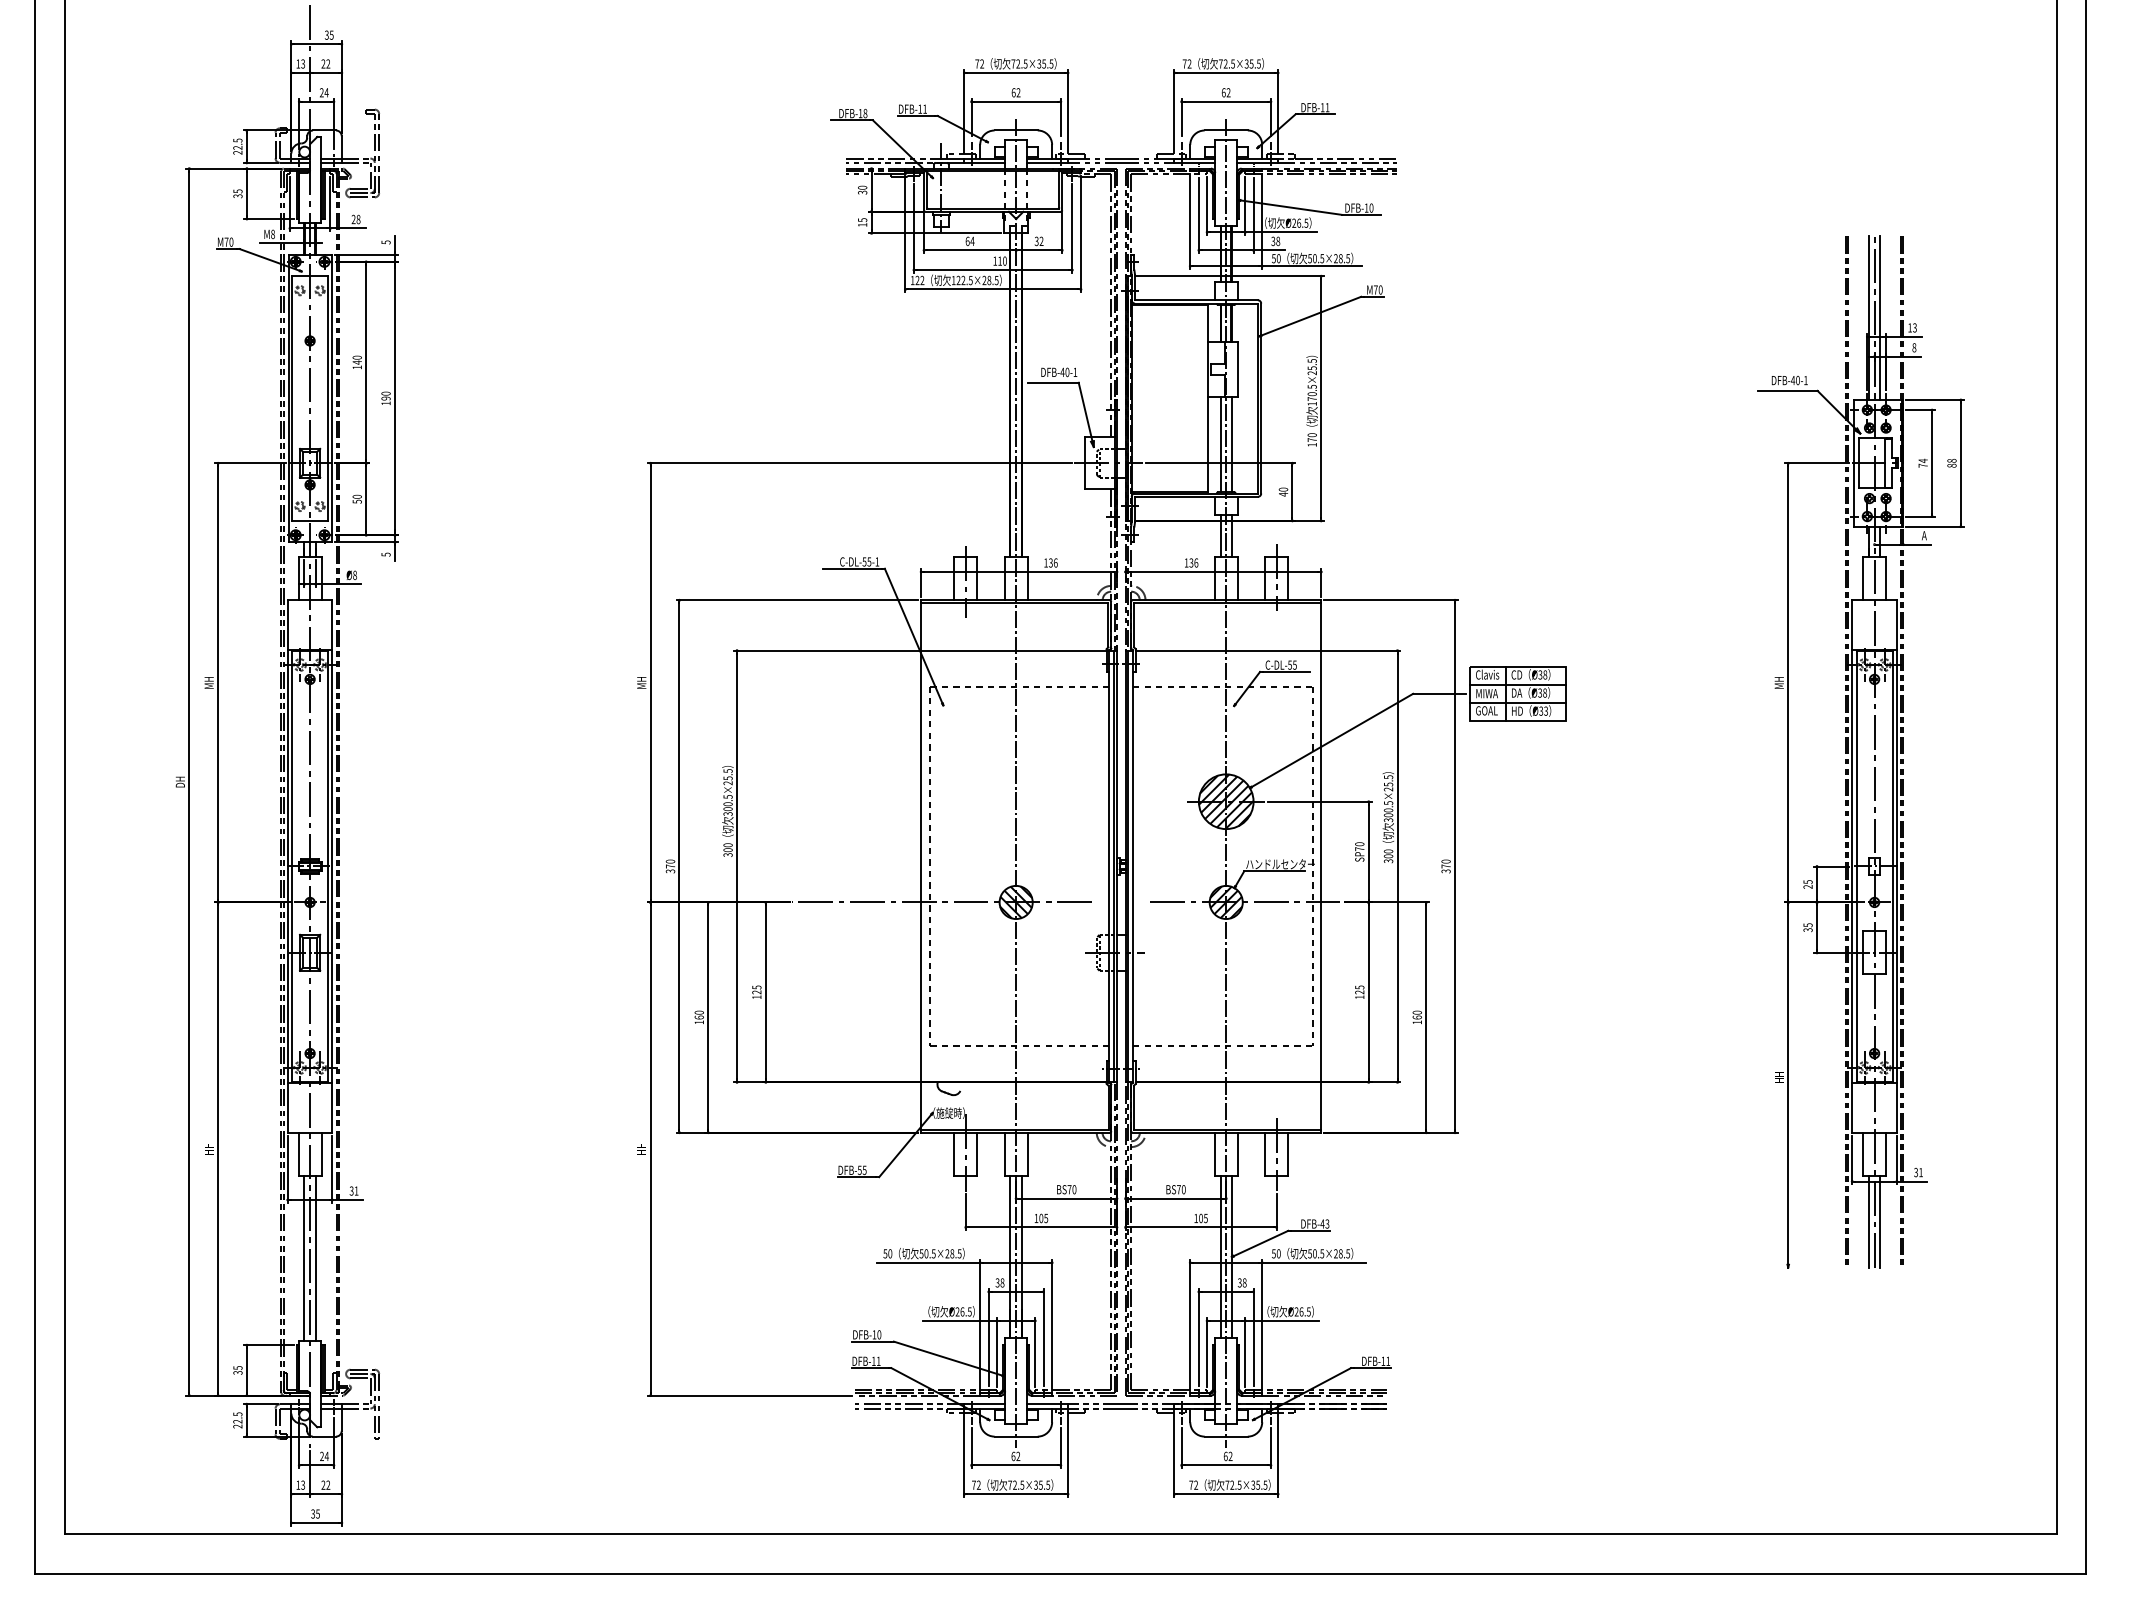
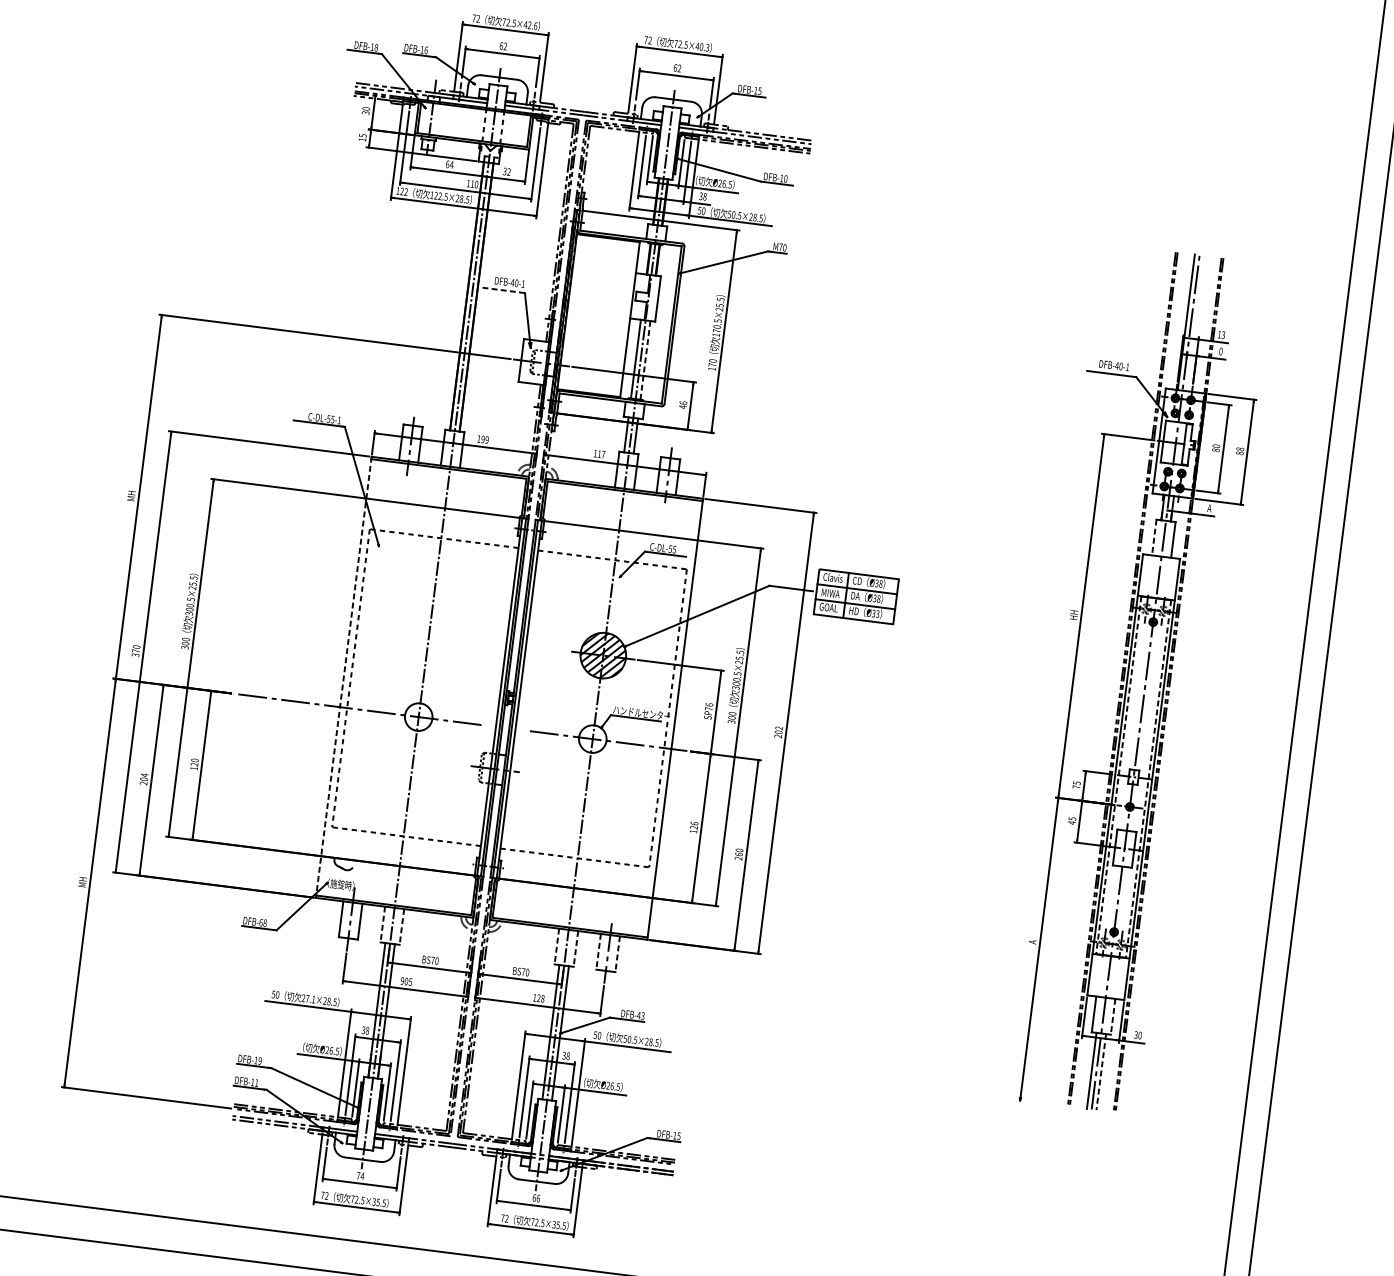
text: (1045, 63) -> (530, 25), 72.5×35.5 -> 72.5×42.6
text: (1252, 63) -> (702, 46), 72.5×35.5 -> 72.5×40.3
text: (1327, 107) -> (759, 91), DFB-11 -> DFB-15
text: (925, 108) -> (426, 49), DFB-11 -> DFB-16
line: (1880, 318) -> (1195, 323), removed
text: (1914, 348) -> (1220, 352), 8 -> 0
line: (1053, 382) -> (504, 290), solid -> dashed
line: (1232, 444) -> (645, 360), solid -> dashed
text: (1922, 462) -> (1215, 447), 74 -> 80
text: (1283, 489) -> (683, 402), 40 -> 46
text: (1053, 562) -> (485, 439), 136 -> 199
text: (1193, 562) -> (601, 454), 136 -> 117
line: (1863, 578) -> (1154, 537), solid -> dashed
text: (1778, 682) -> (1073, 614), MH -> HH
text: (1359, 844) -> (709, 705), SP70 -> SP76
line: (921, 866) -> (344, 677), solid -> dashed
text: (1445, 866) -> (778, 732), 370 -> 202
line: (1856, 866) -> (1118, 775), solid -> dashed
line: (1892, 866) -> (1148, 779), solid -> dashed
text: (1807, 886) -> (1076, 786), 25 -> 75
hatch: (1016, 902) -> (419, 717), removed
hatch: (1226, 902) -> (592, 739), removed
text: (1807, 930) -> (1071, 823), 35 -> 45
text: (756, 987) -> (194, 760), 125 -> 120
text: (1359, 987) -> (694, 823), 125 -> 126
text: (698, 1017) -> (143, 779), 160 -> 204
text: (1416, 1022) -> (737, 858), 160 -> 260
text: (1778, 1077) -> (1032, 941), HH -> A
text: (641, 1148) -> (82, 881), HH -> MH
line: (1004, 1154) -> (382, 924), solid -> dashed
line: (1027, 1154) -> (401, 927), solid -> dashed
line: (1214, 1154) -> (556, 946), solid -> dashed
line: (1237, 1154) -> (575, 949), solid -> dashed
line: (1265, 1154) -> (598, 952), solid -> dashed
line: (1288, 1154) -> (617, 954), solid -> dashed
line: (1886, 1154) -> (1113, 1017), solid -> dashed
text: (861, 1169) -> (262, 922), DFB-55 -> DFB-68
text: (1920, 1172) -> (1139, 1035), 31 -> 30
text: (1036, 1218) -> (402, 981), 105 -> 905
text: (1203, 1218) -> (540, 998), 105 -> 128
line: (1880, 1221) -> (1101, 1071), solid -> dashed
text: (927, 1253) -> (308, 998), 50.5×28.5 -> 27.1×28.5
text: (879, 1334) -> (260, 1060), DFB-10 -> DFB-19
text: (1388, 1360) -> (679, 1135), DFB-11 -> DFB-15
text: (1230, 1455) -> (538, 1197), 62 -> 66
text: (1015, 1456) -> (360, 1176), 62 -> 74

